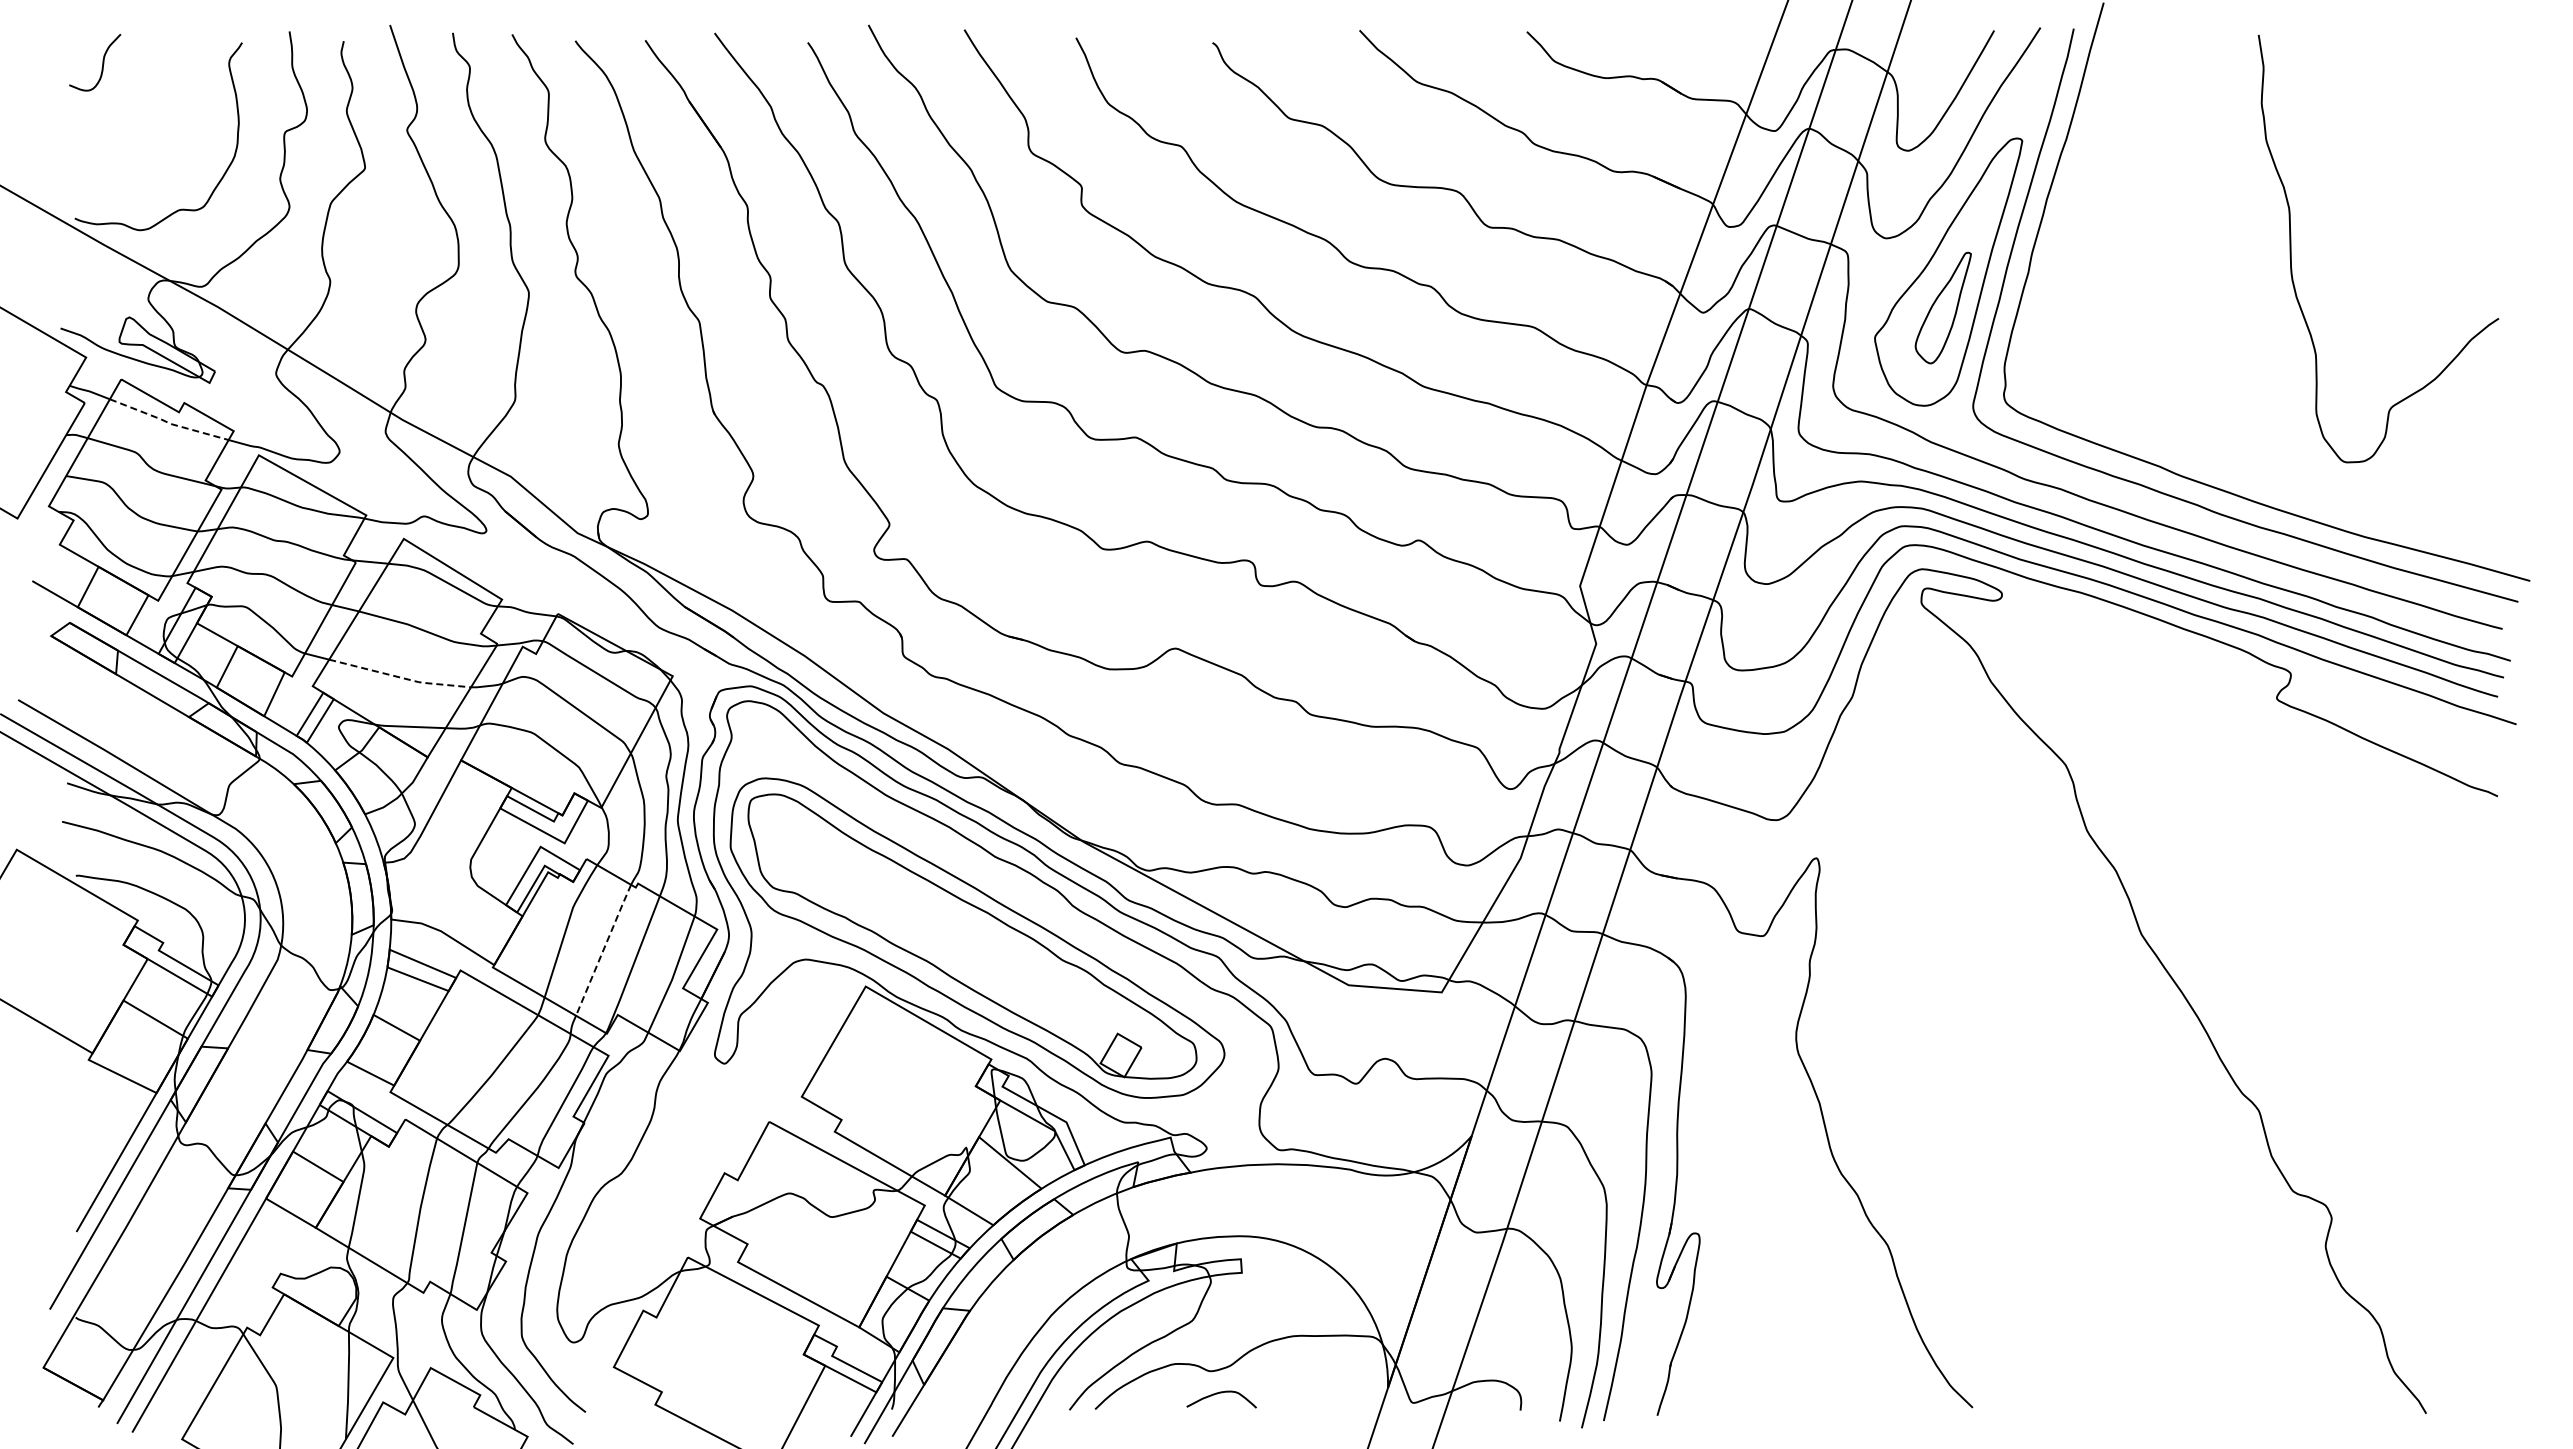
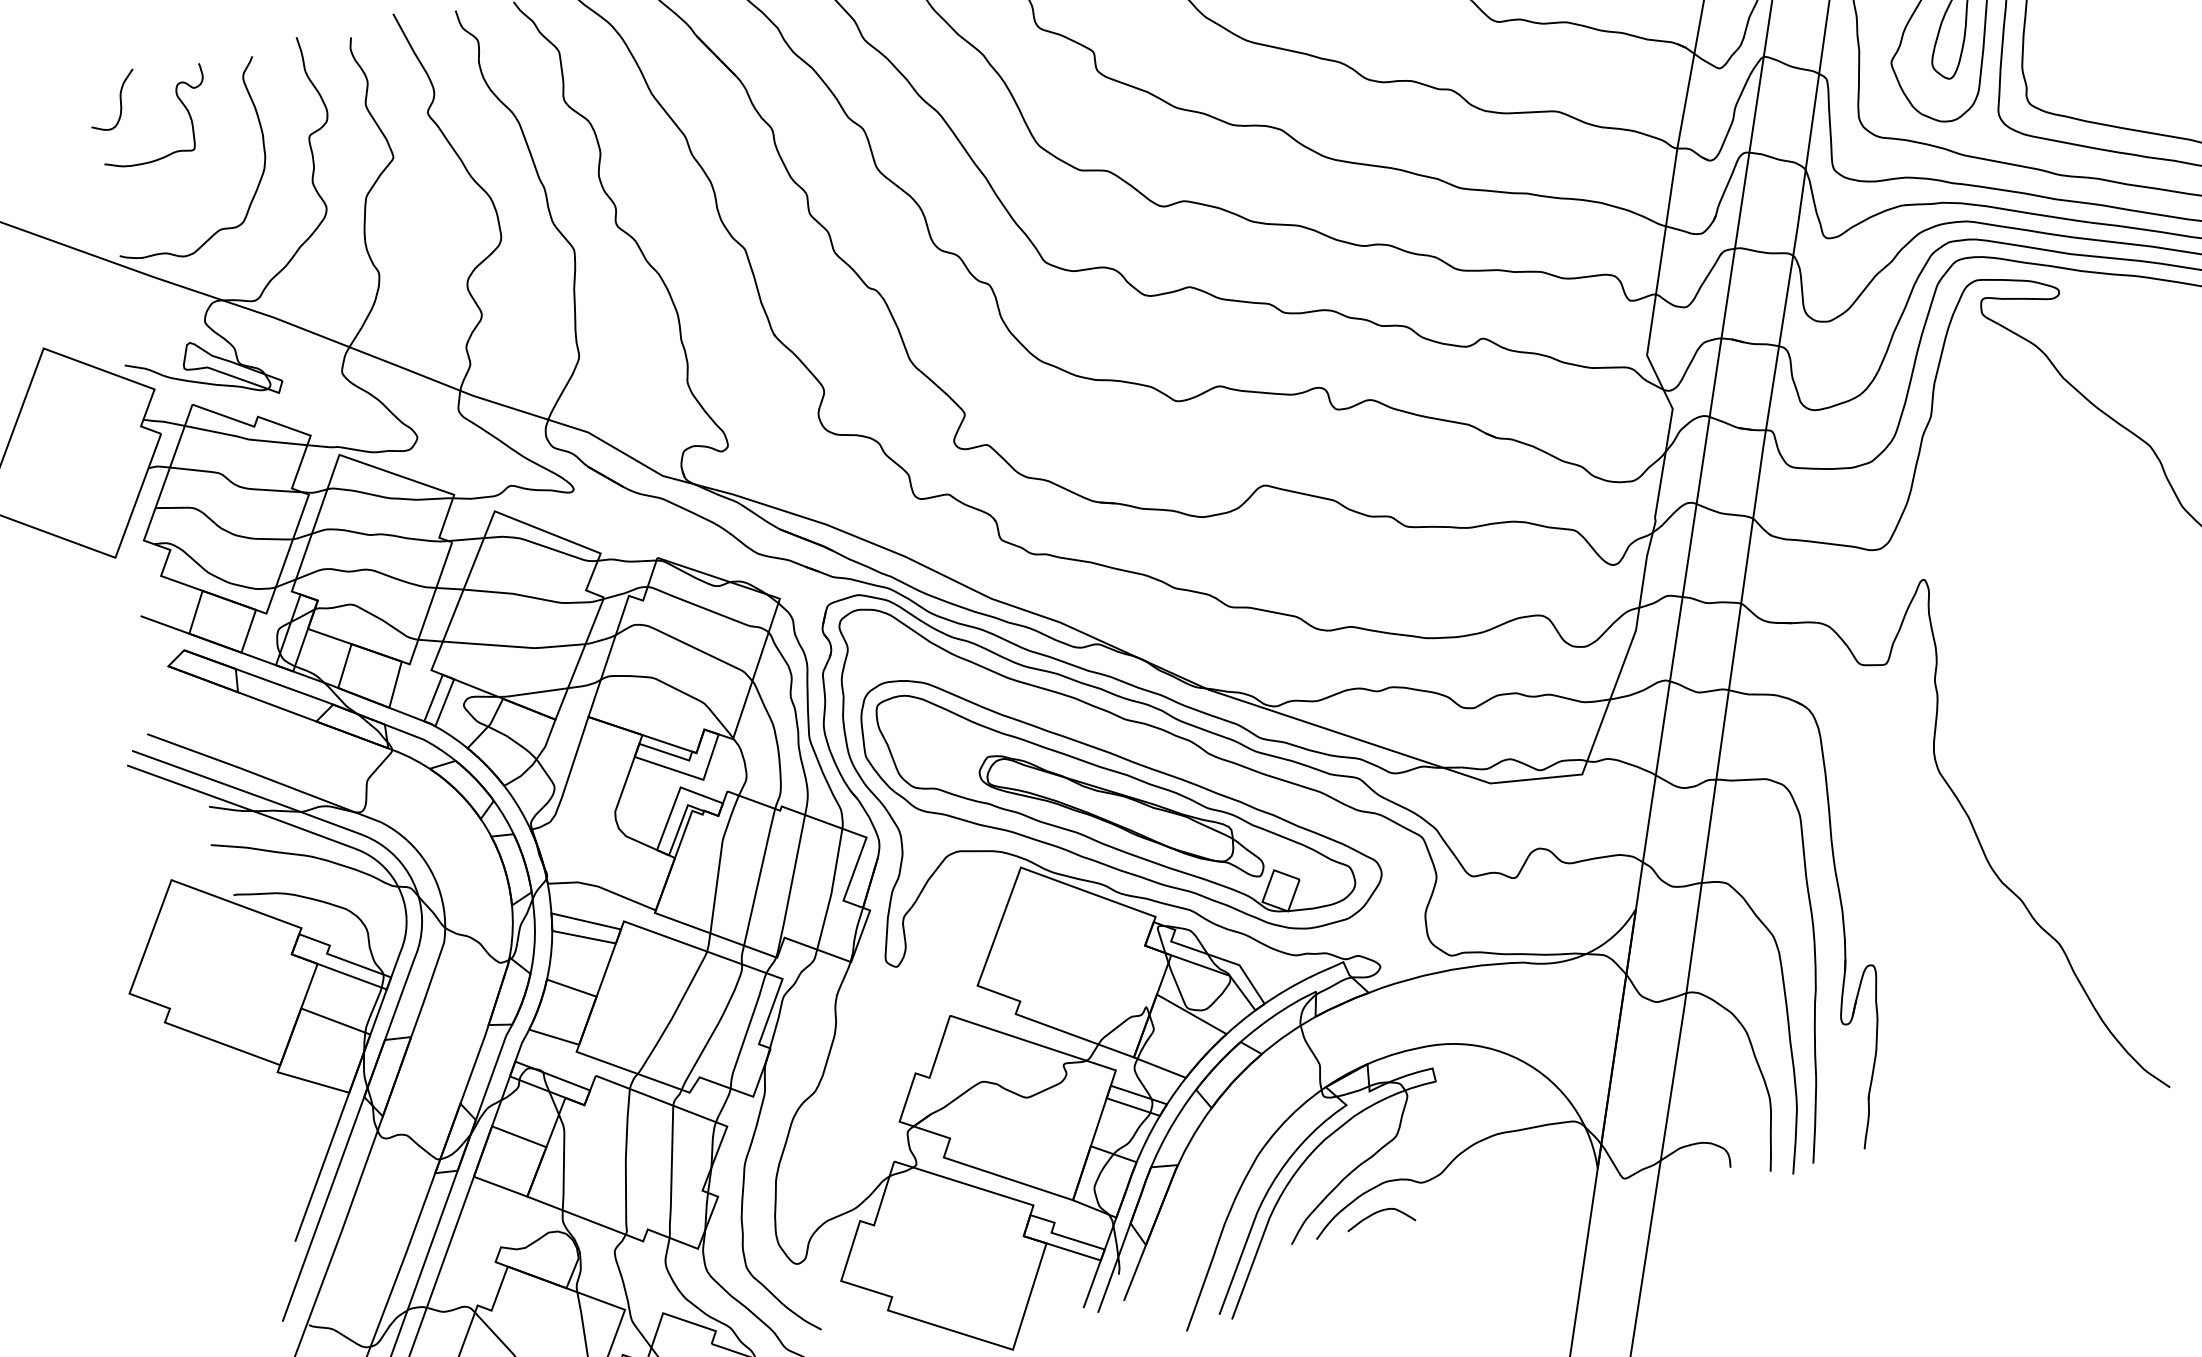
curve: (160, 71) -> (177, 98), added
line: (168, 422) -> (245, 438), dashed -> solid
line: (400, 677) -> (515, 646), dashed -> solid
line: (603, 949) -> (759, 876), dashed -> solid
part: (974, 953) -> (1120, 816), added
curve: (1221, 1393) -> (1379, 1212), moved

